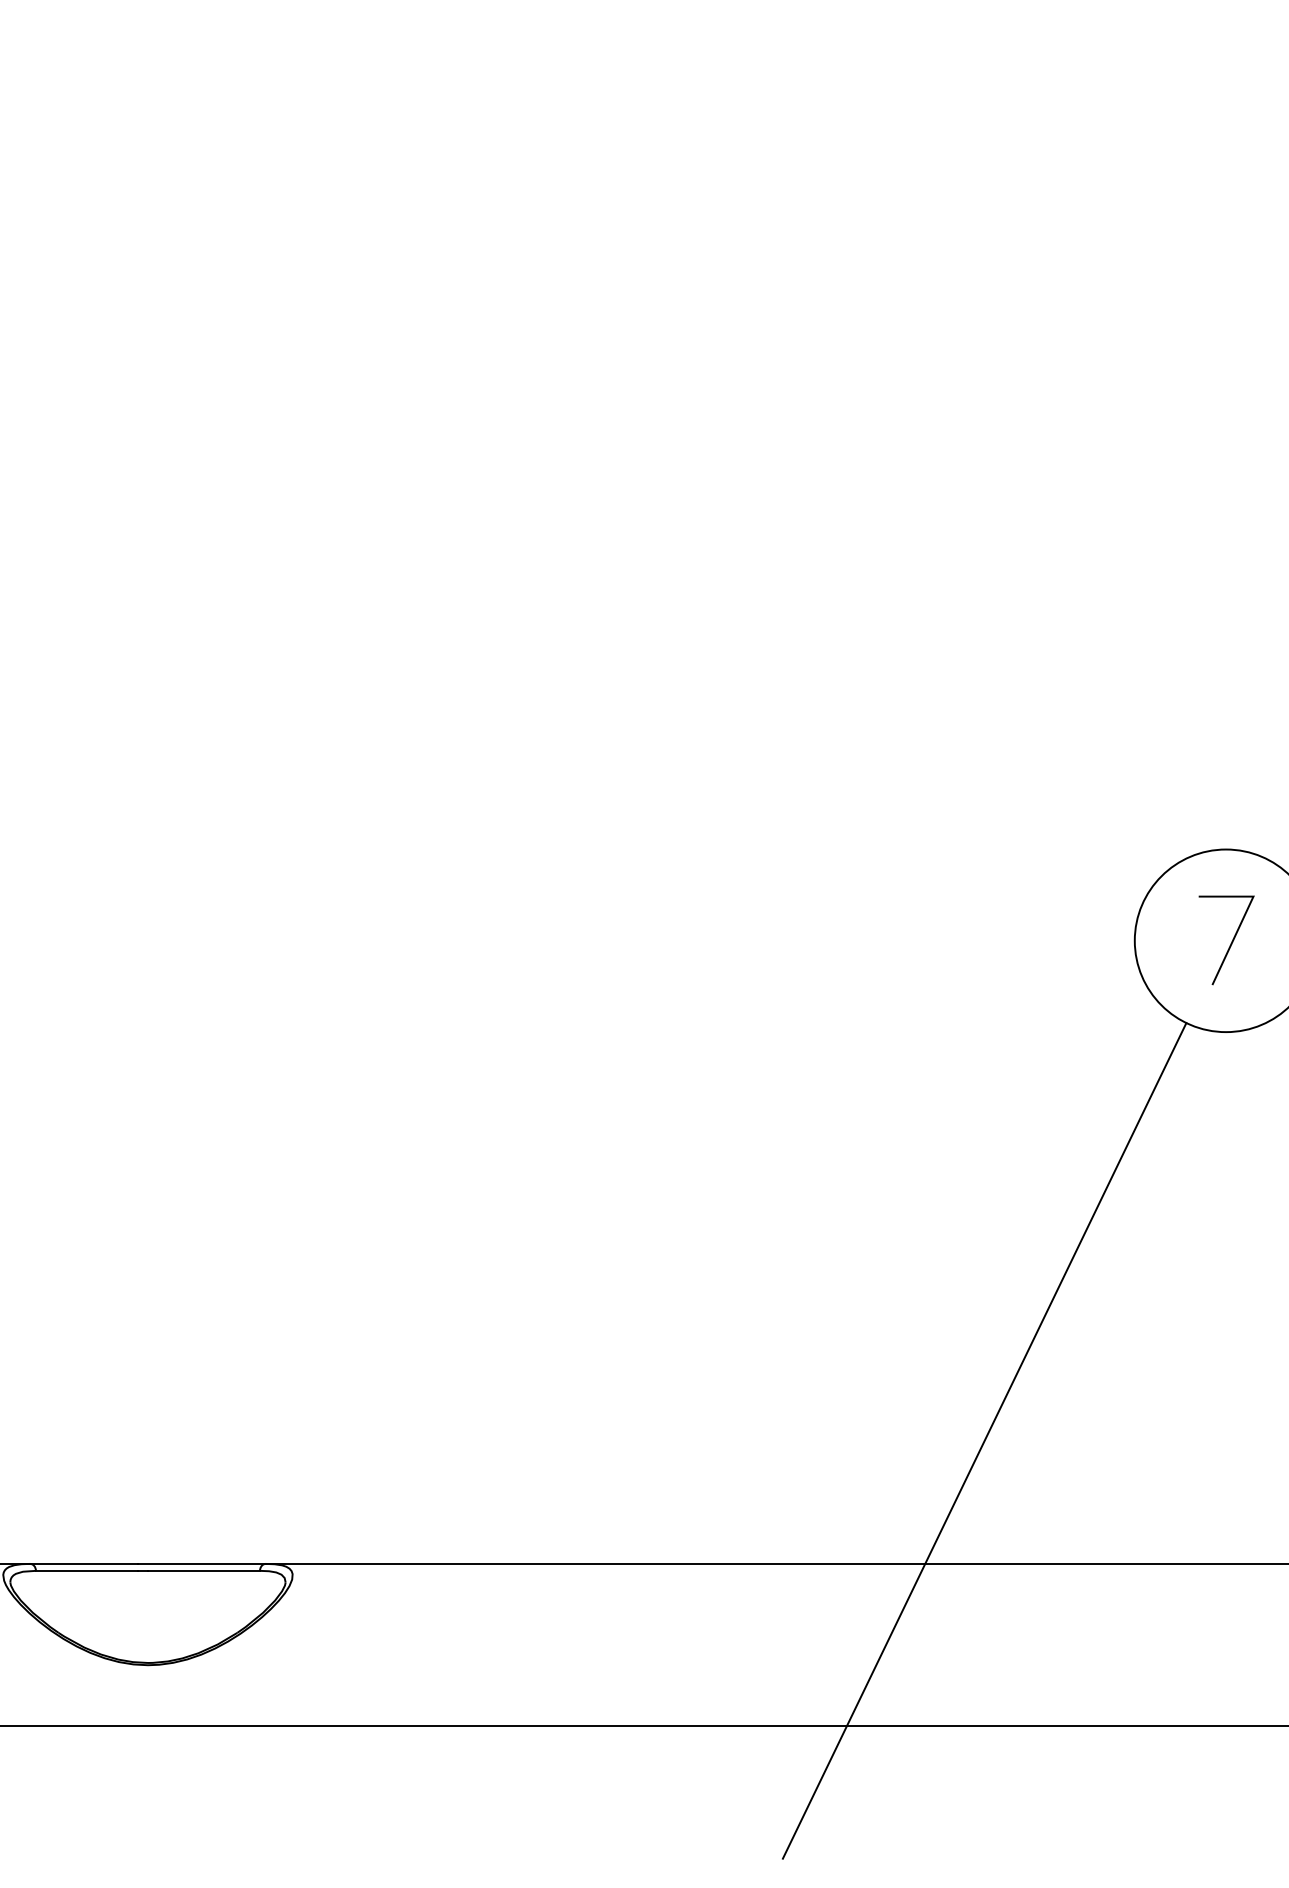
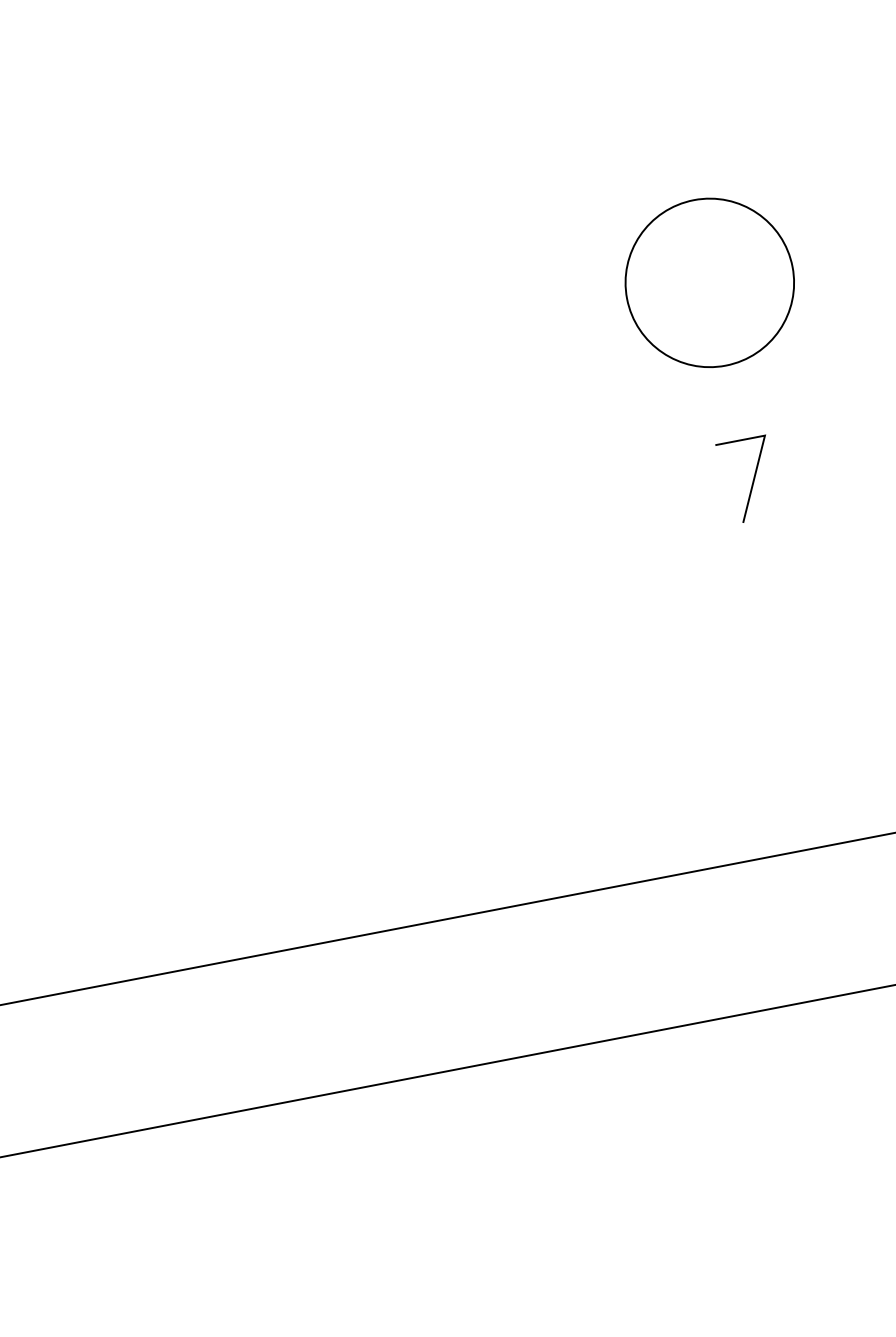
line: (1230, 943) -> (752, 482), moved
line: (984, 1440) -> (578, 777), removed

